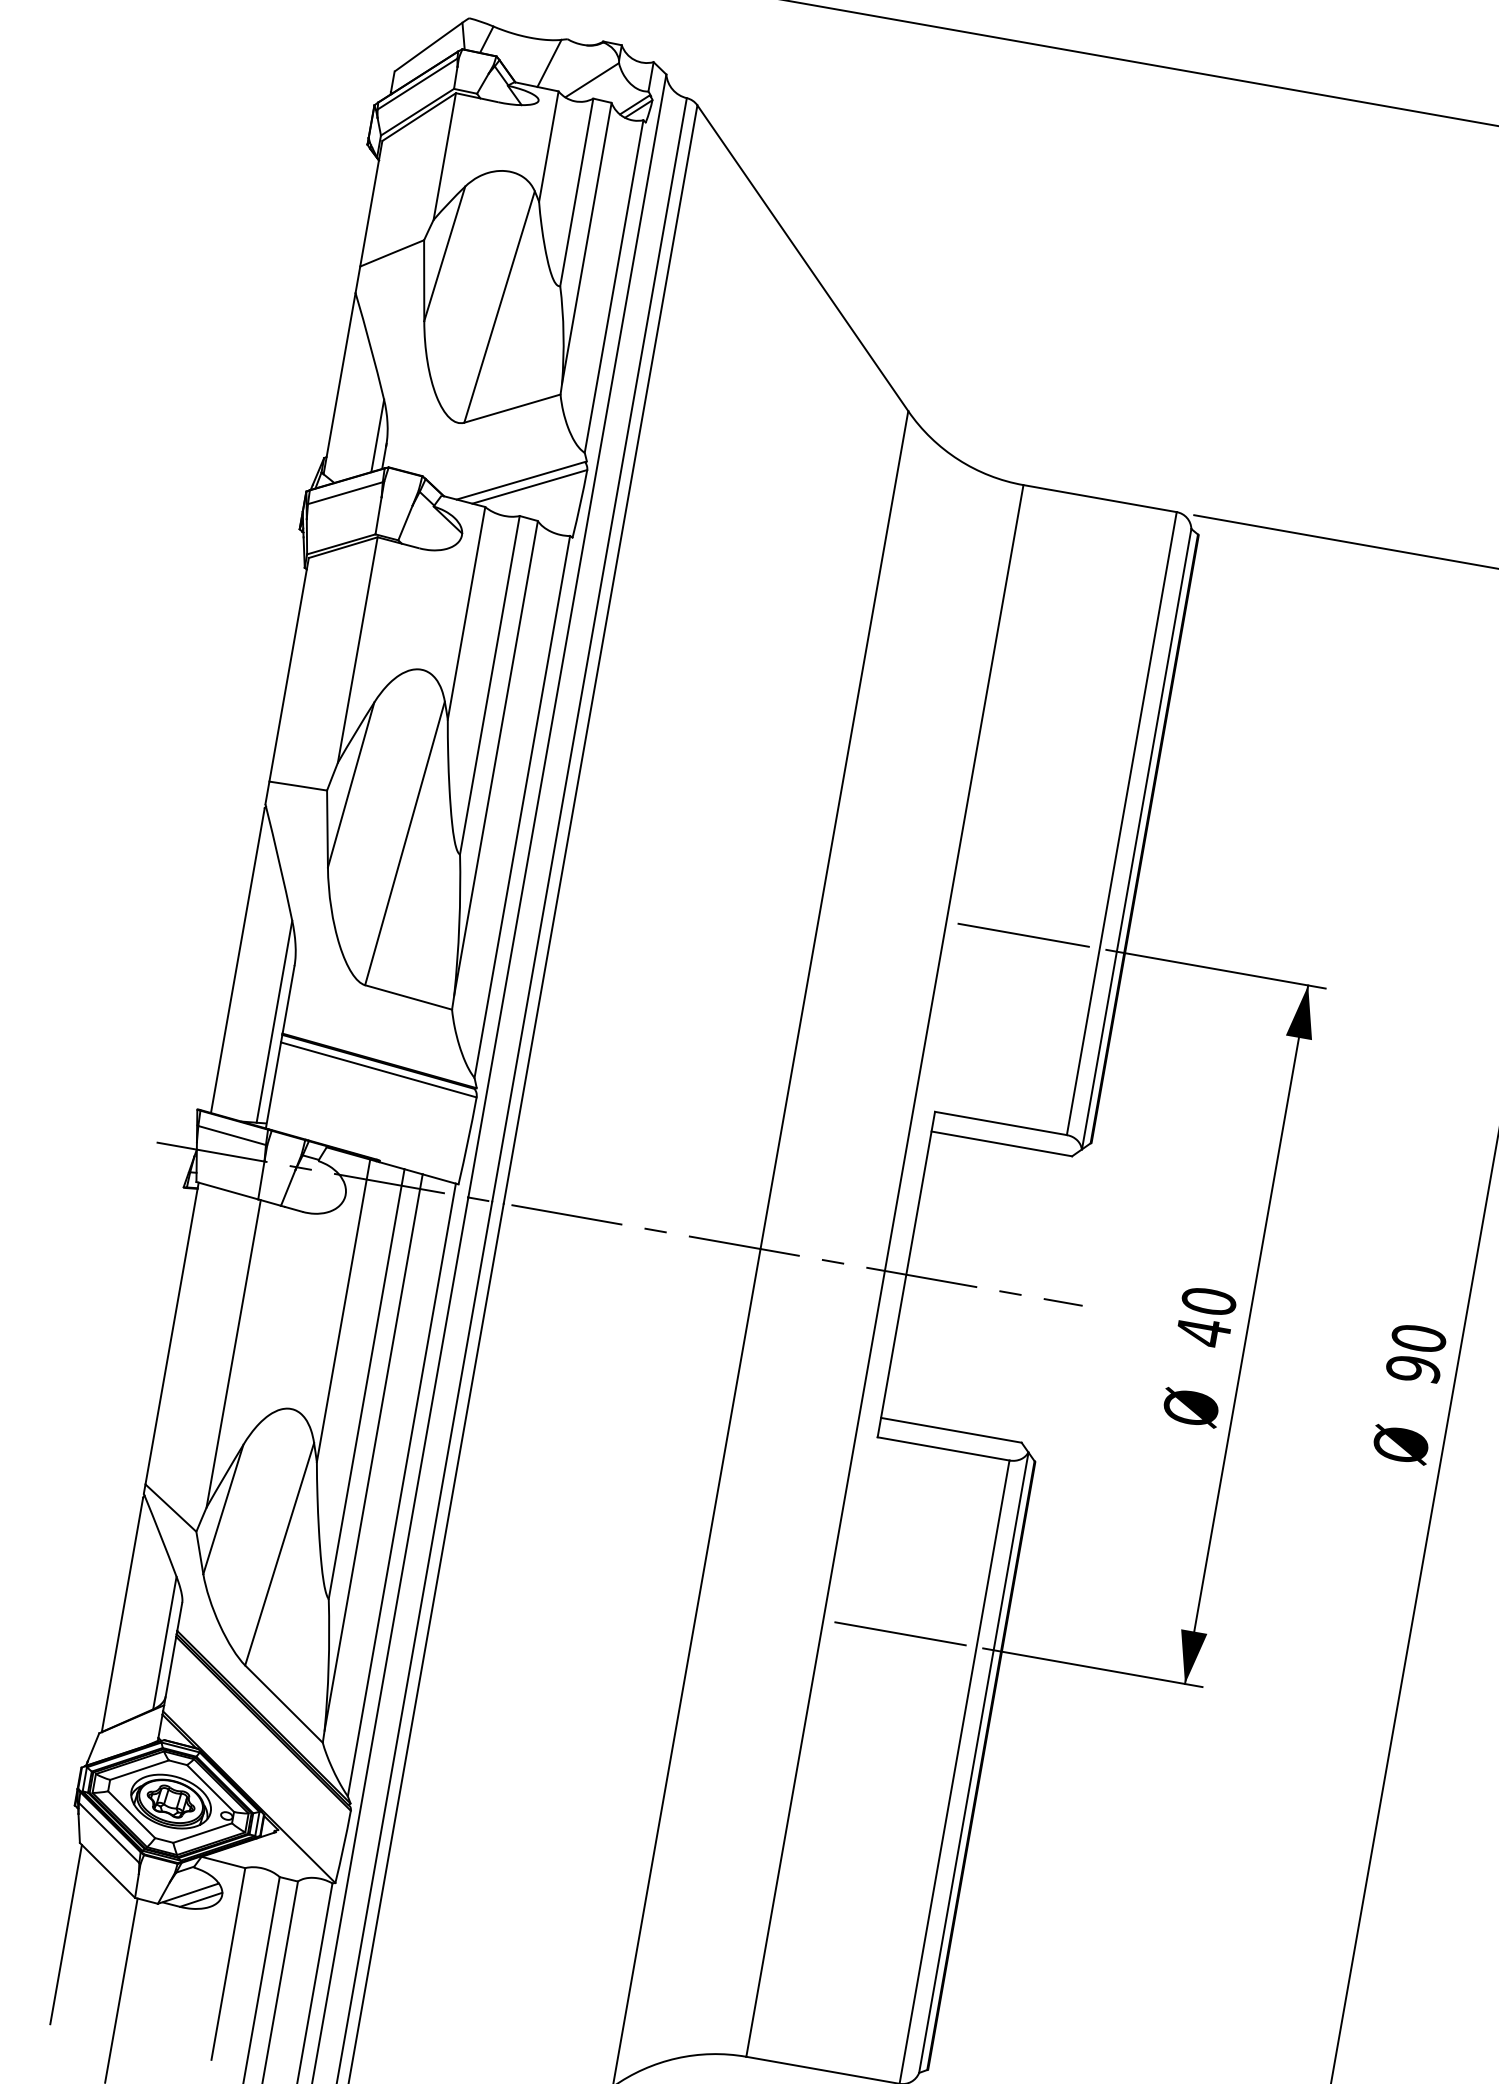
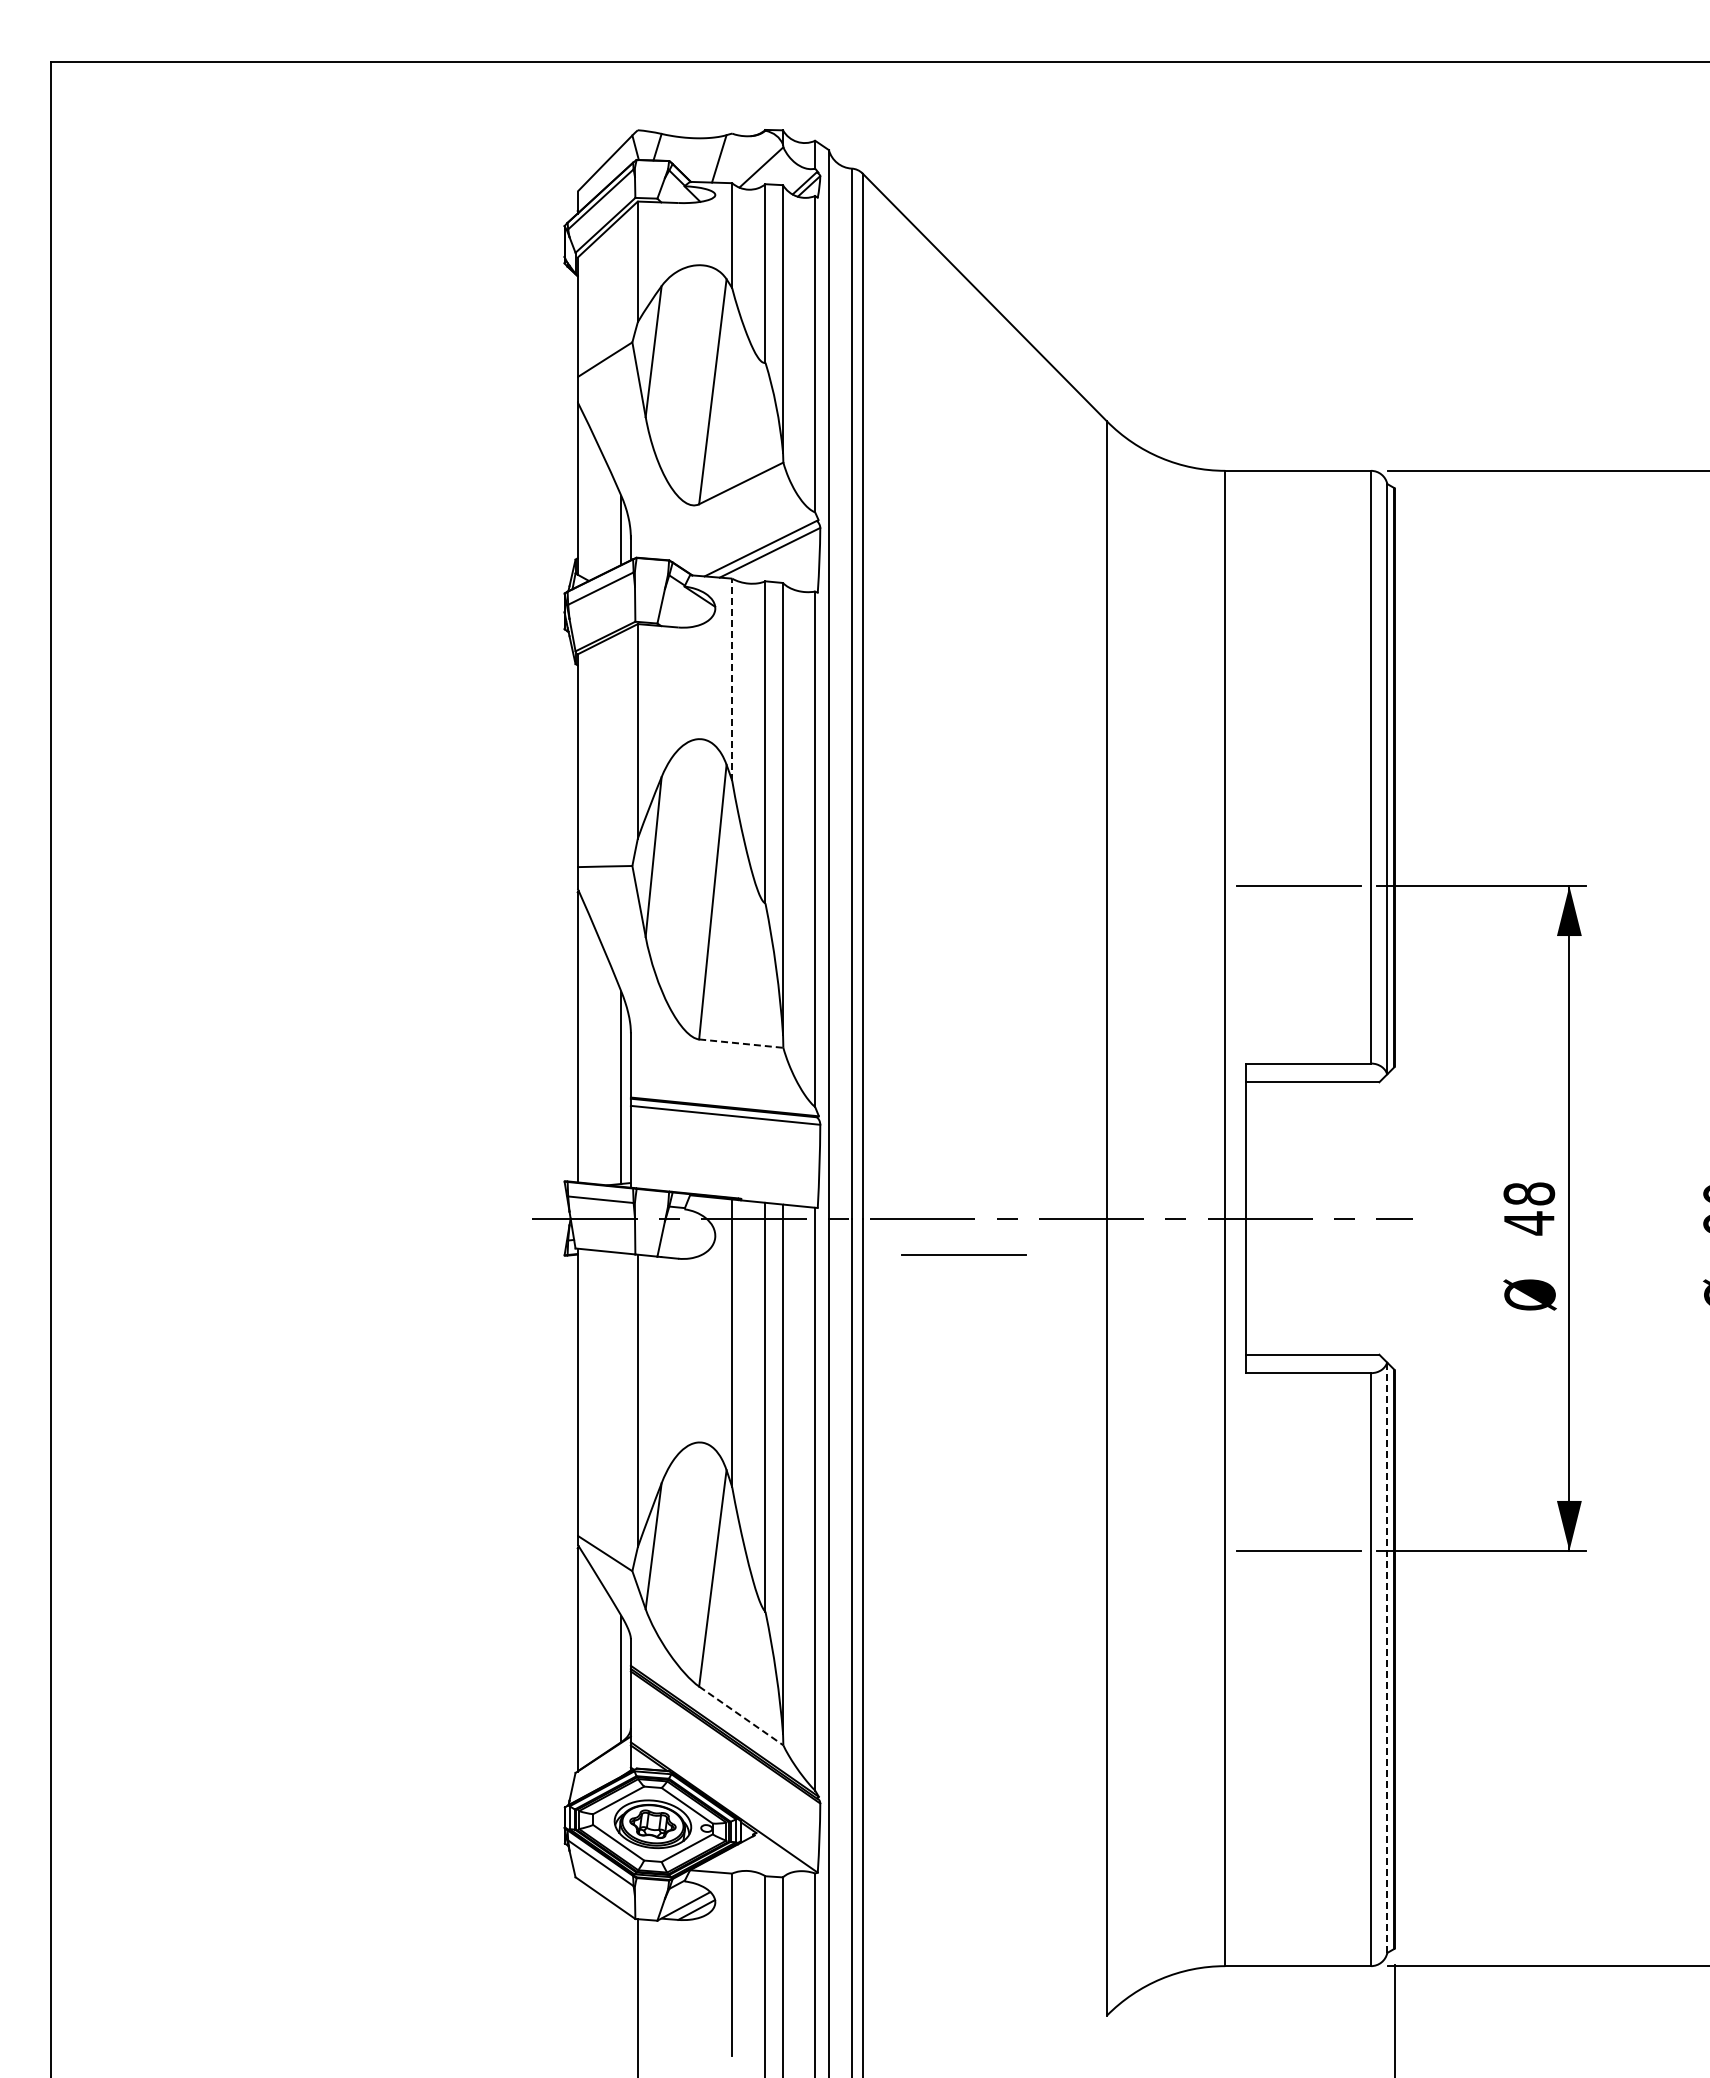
line: (466, 613) -> (732, 679), solid -> dashed
line: (408, 997) -> (741, 1043), solid -> dashed
line: (603, 1260) -> (963, 1254), added
text: (1208, 1300) -> (1528, 1193), 40 -> 48
line: (284, 1704) -> (741, 1716), solid -> dashed
line: (974, 1762) -> (1387, 1657), solid -> dashed
line: (65, 1933) -> (577, 1963), removed

